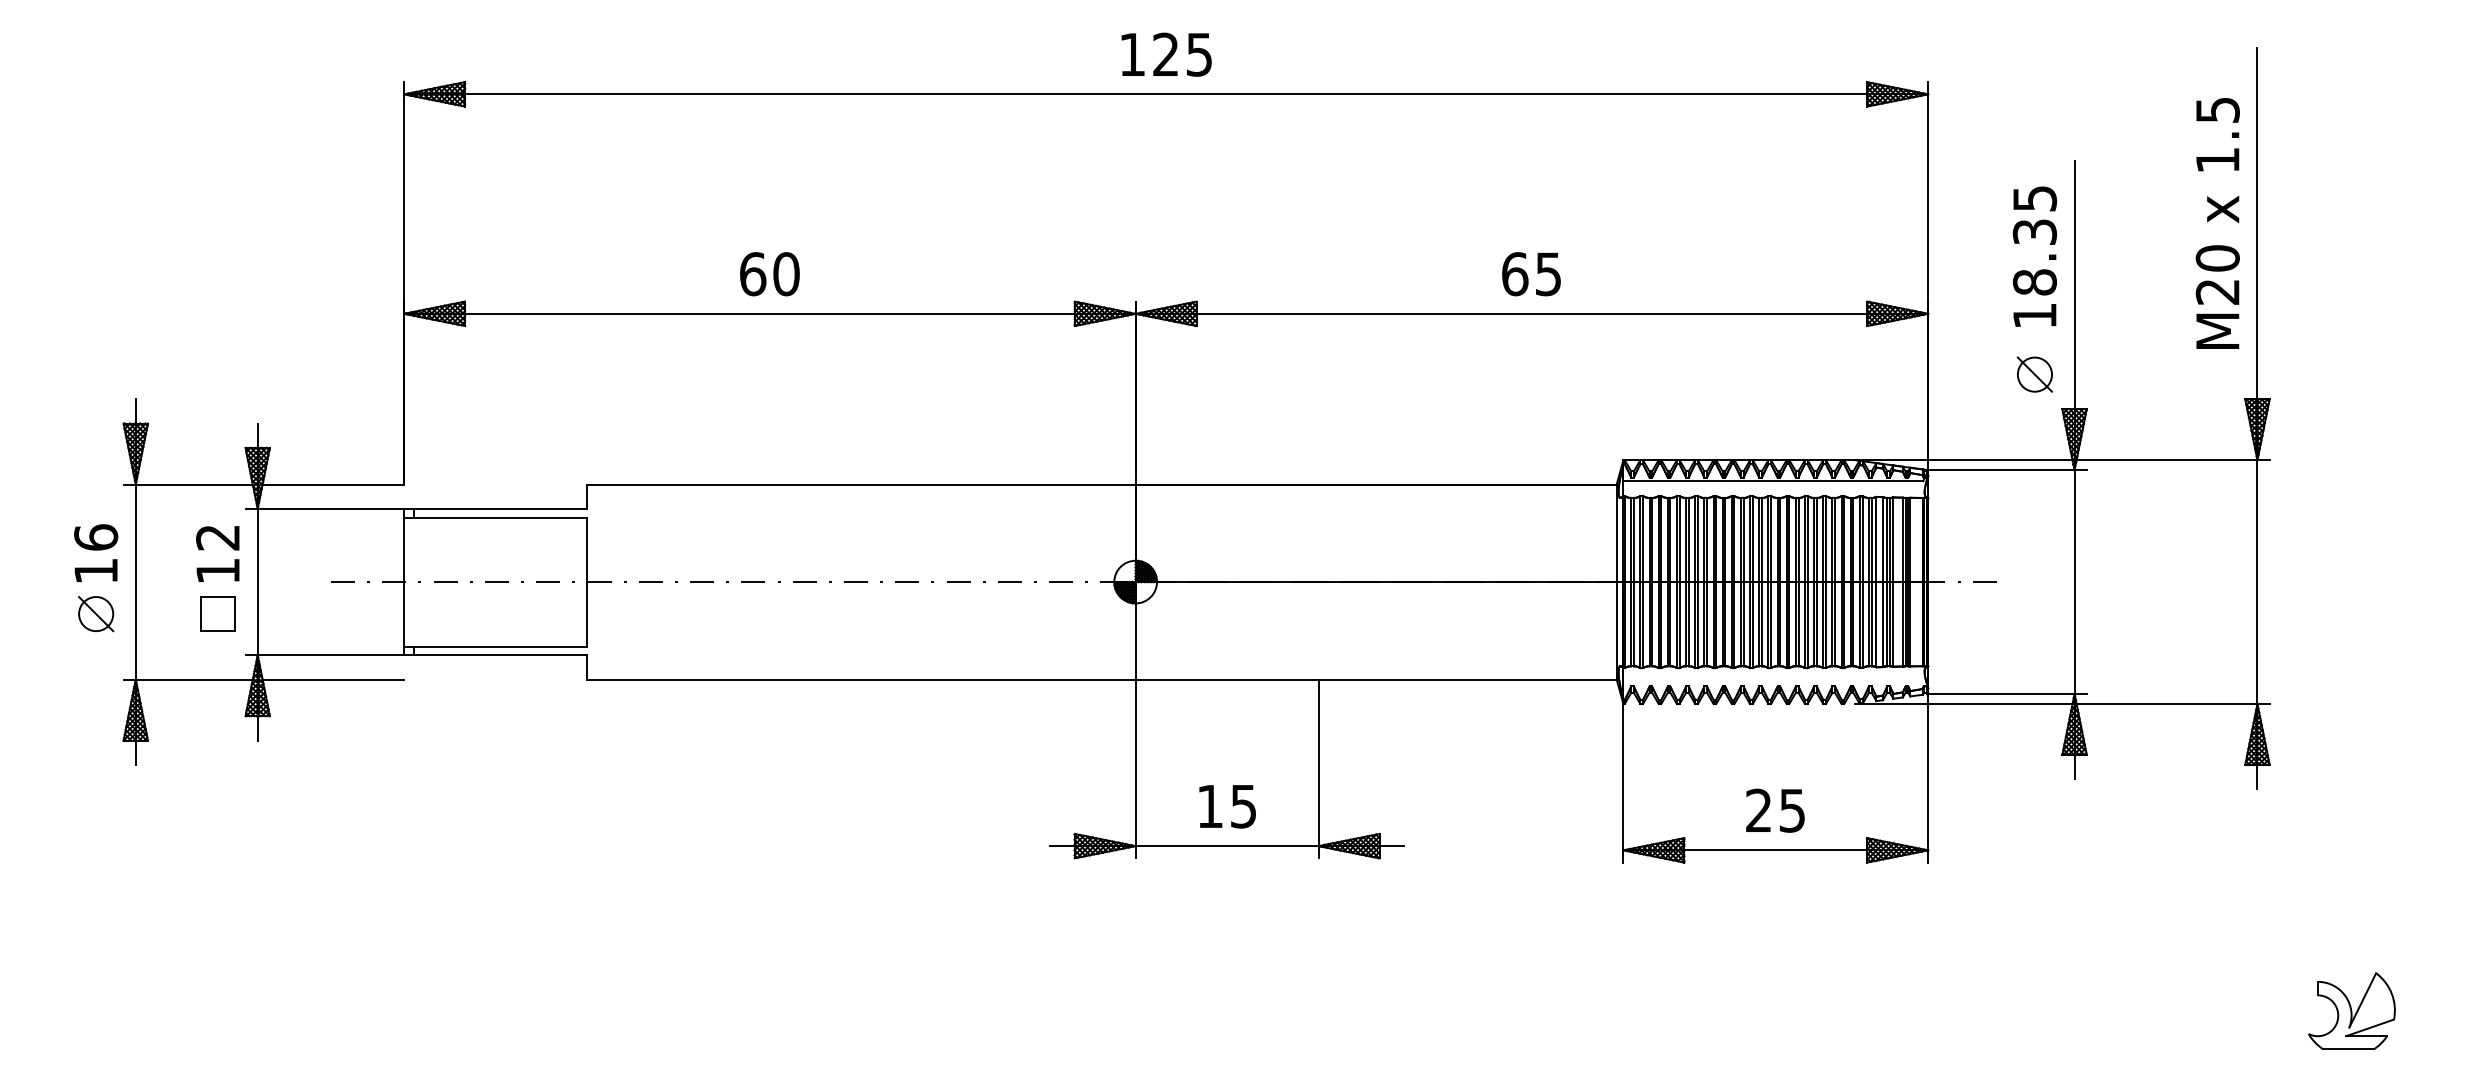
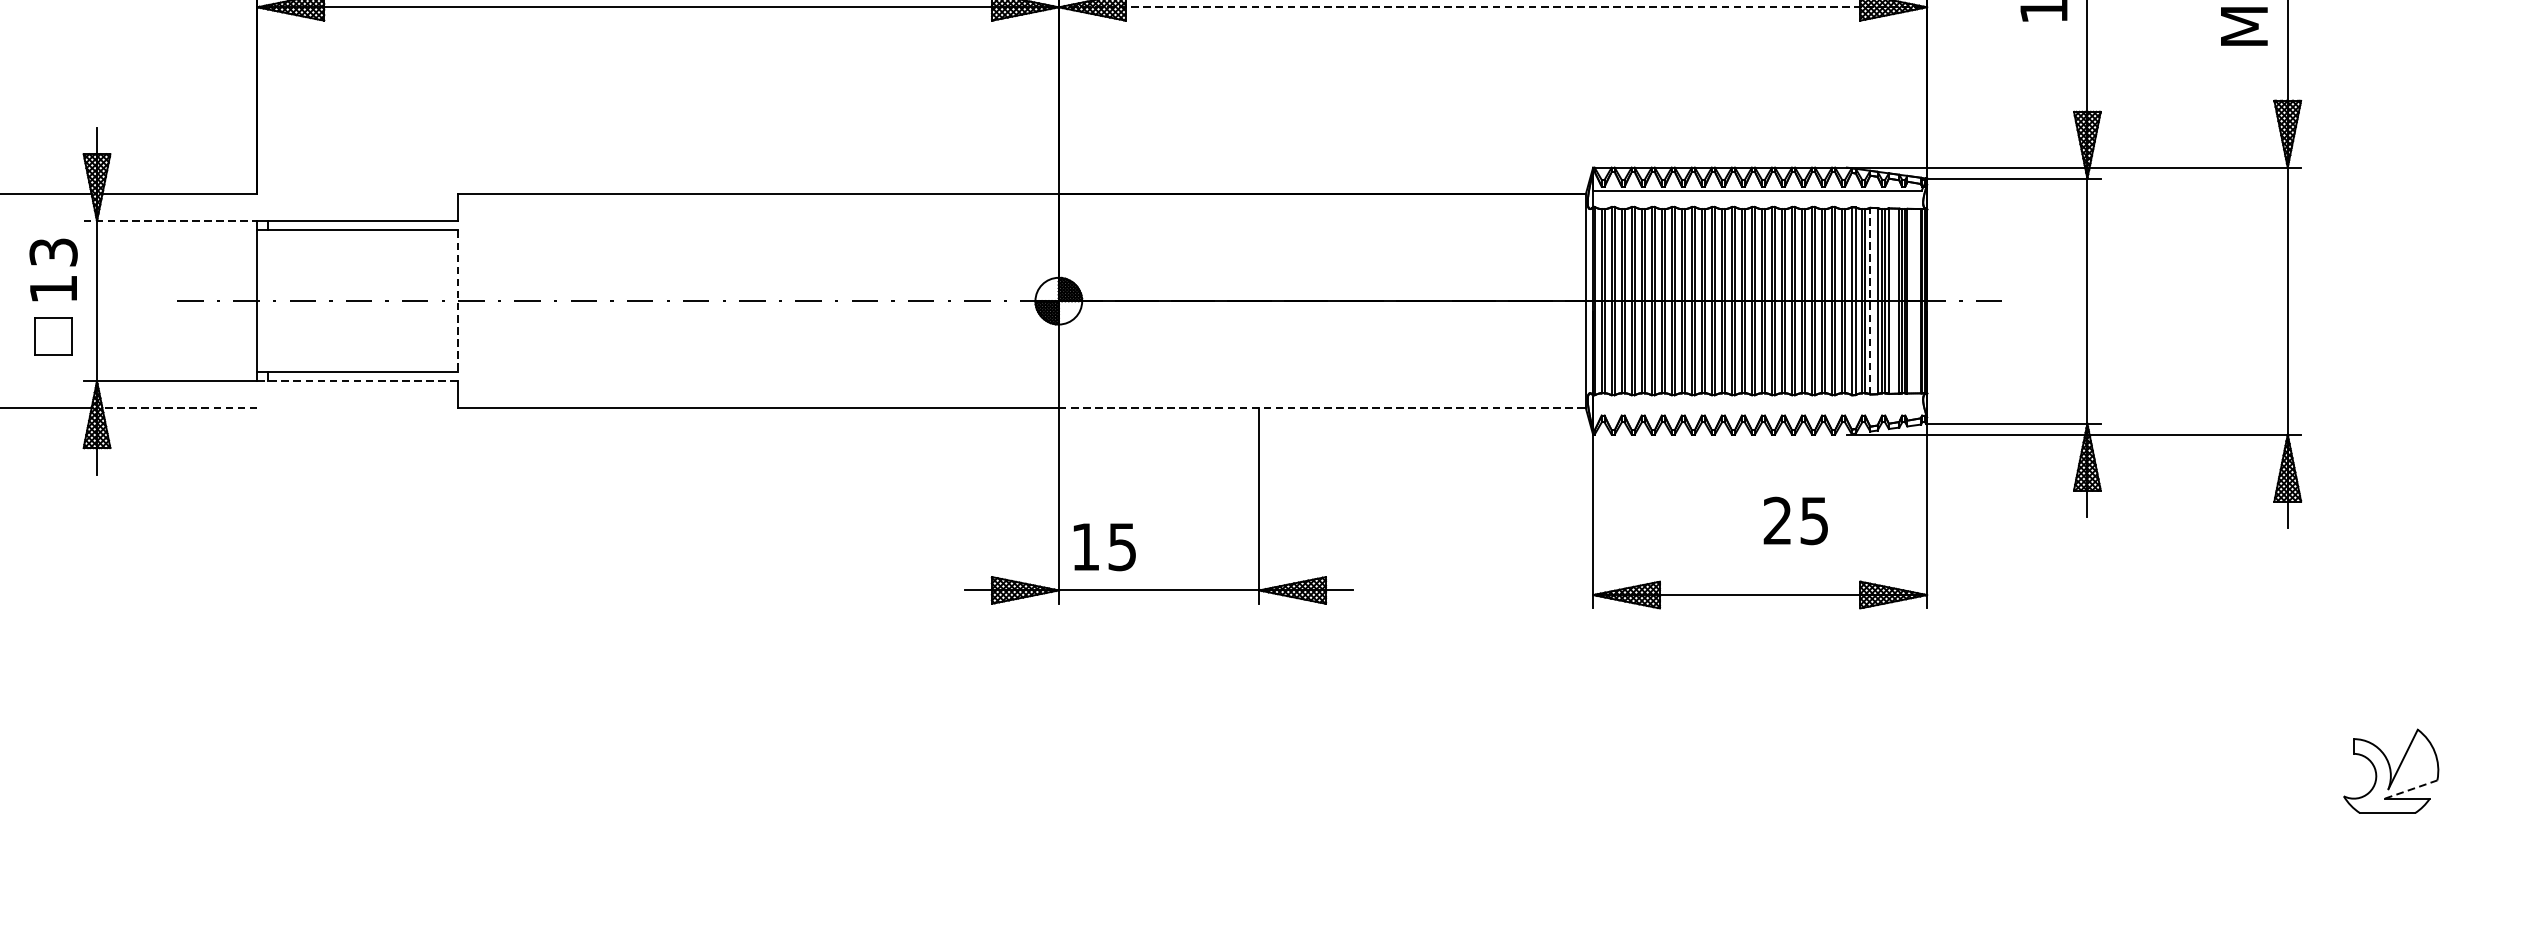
line: (1532, 313) -> (1493, 6), solid -> dashed
part: (2034, 374) -> (2043, 73), removed
line: (325, 508) -> (171, 220), solid -> dashed
text: (218, 537) -> (54, 252), 12 -> 13
line: (1876, 581) -> (1870, 300), solid -> dashed
line: (586, 582) -> (457, 301), solid -> dashed
line: (496, 655) -> (358, 381), solid -> dashed
line: (333, 679) -> (180, 407), solid -> dashed
line: (1376, 679) -> (1322, 407), solid -> dashed
text: (1227, 806) -> (1104, 547), moved
text: (1775, 810) -> (1795, 520), moved
line: (2370, 1027) -> (2411, 789), solid -> dashed

